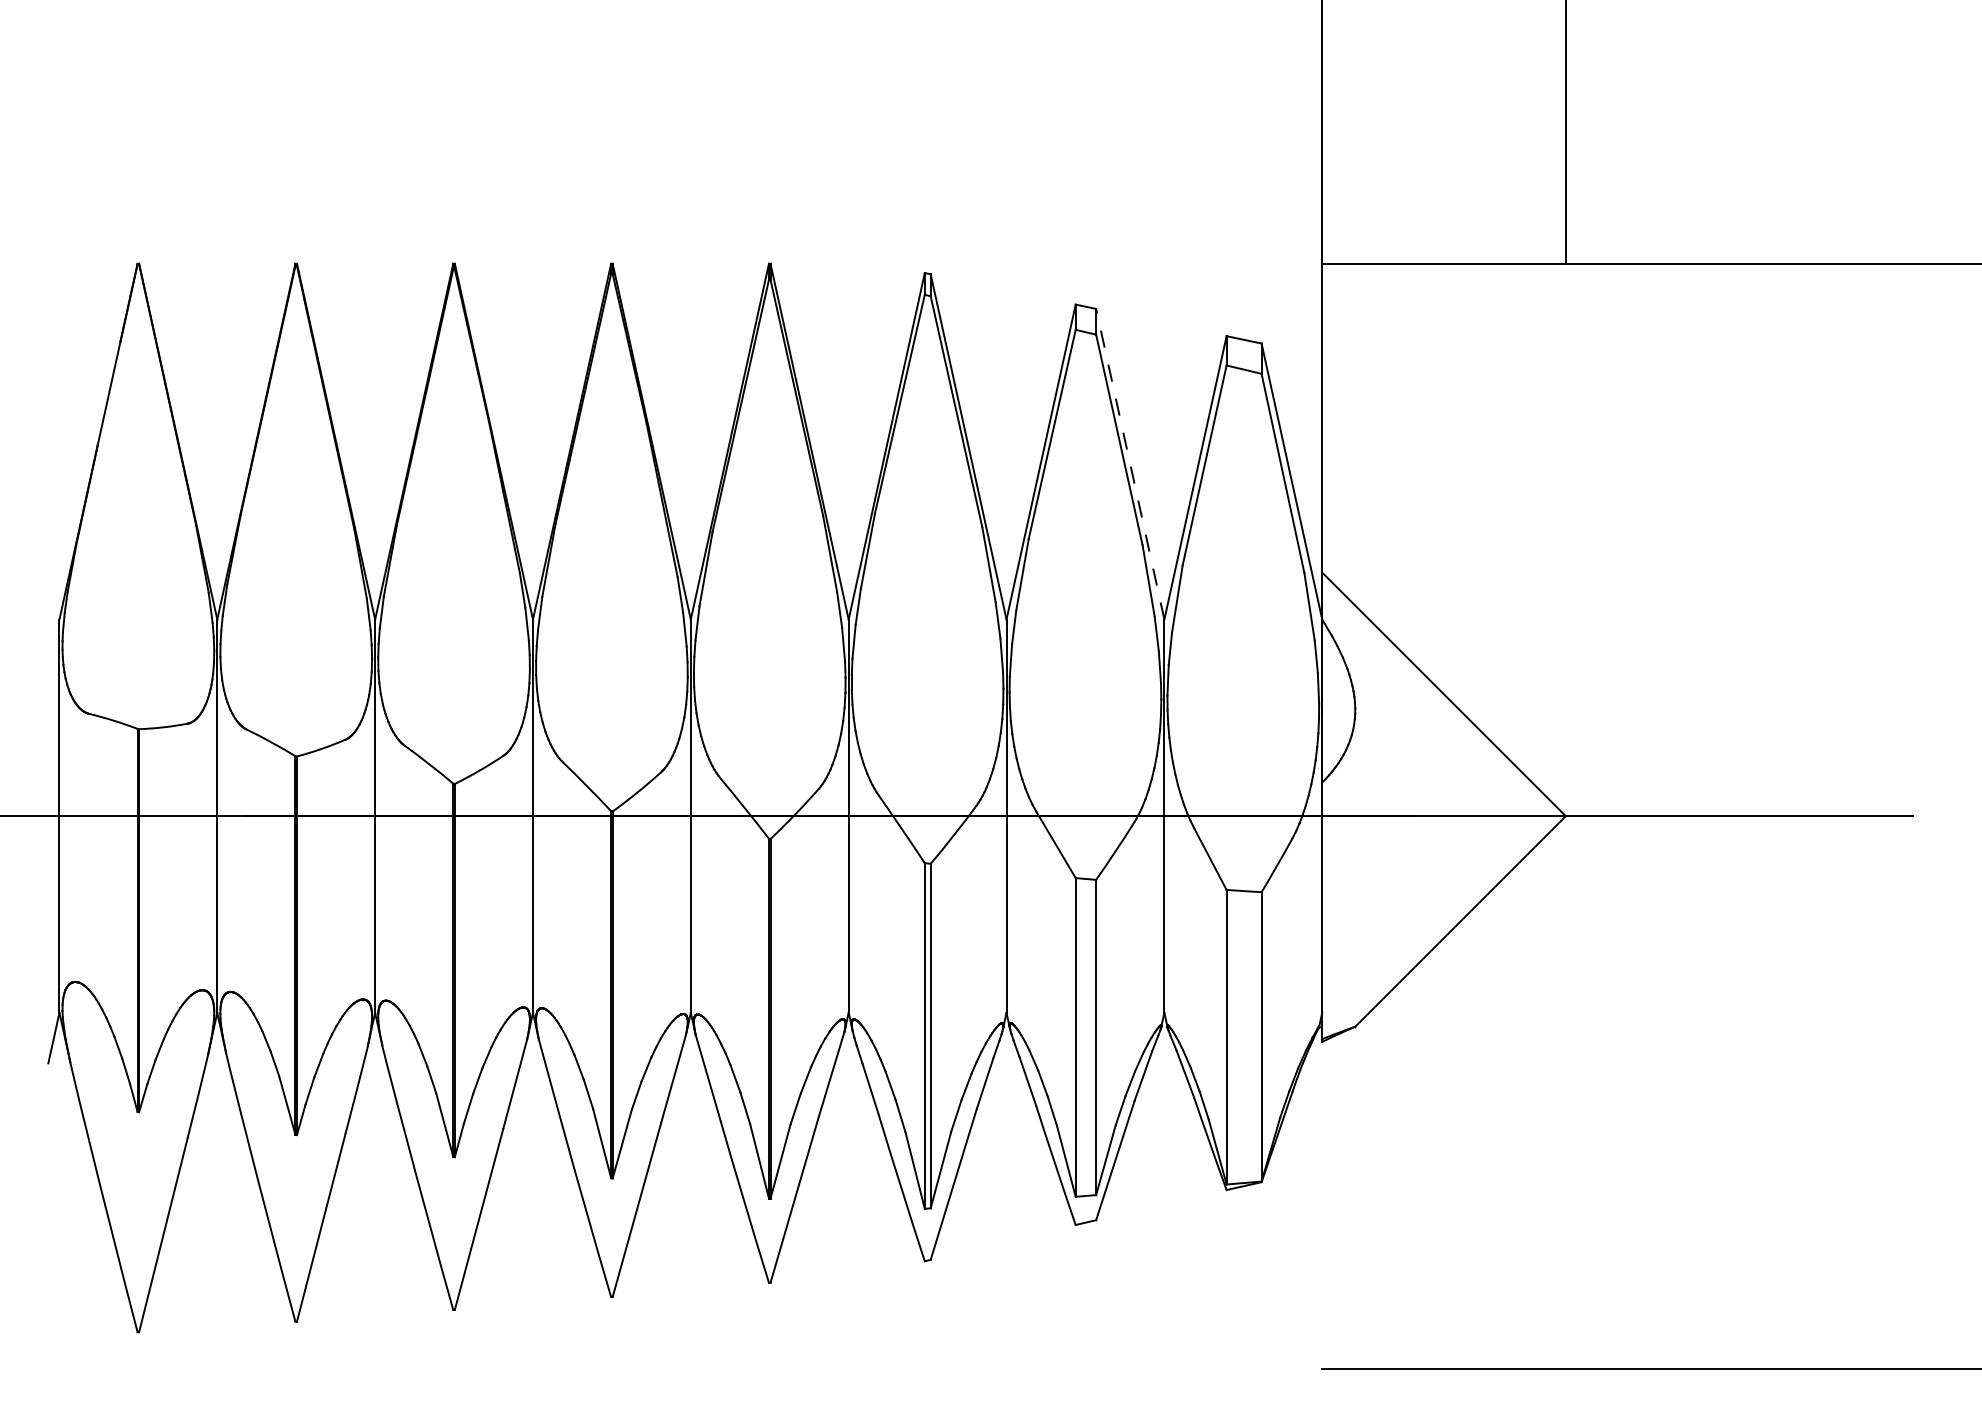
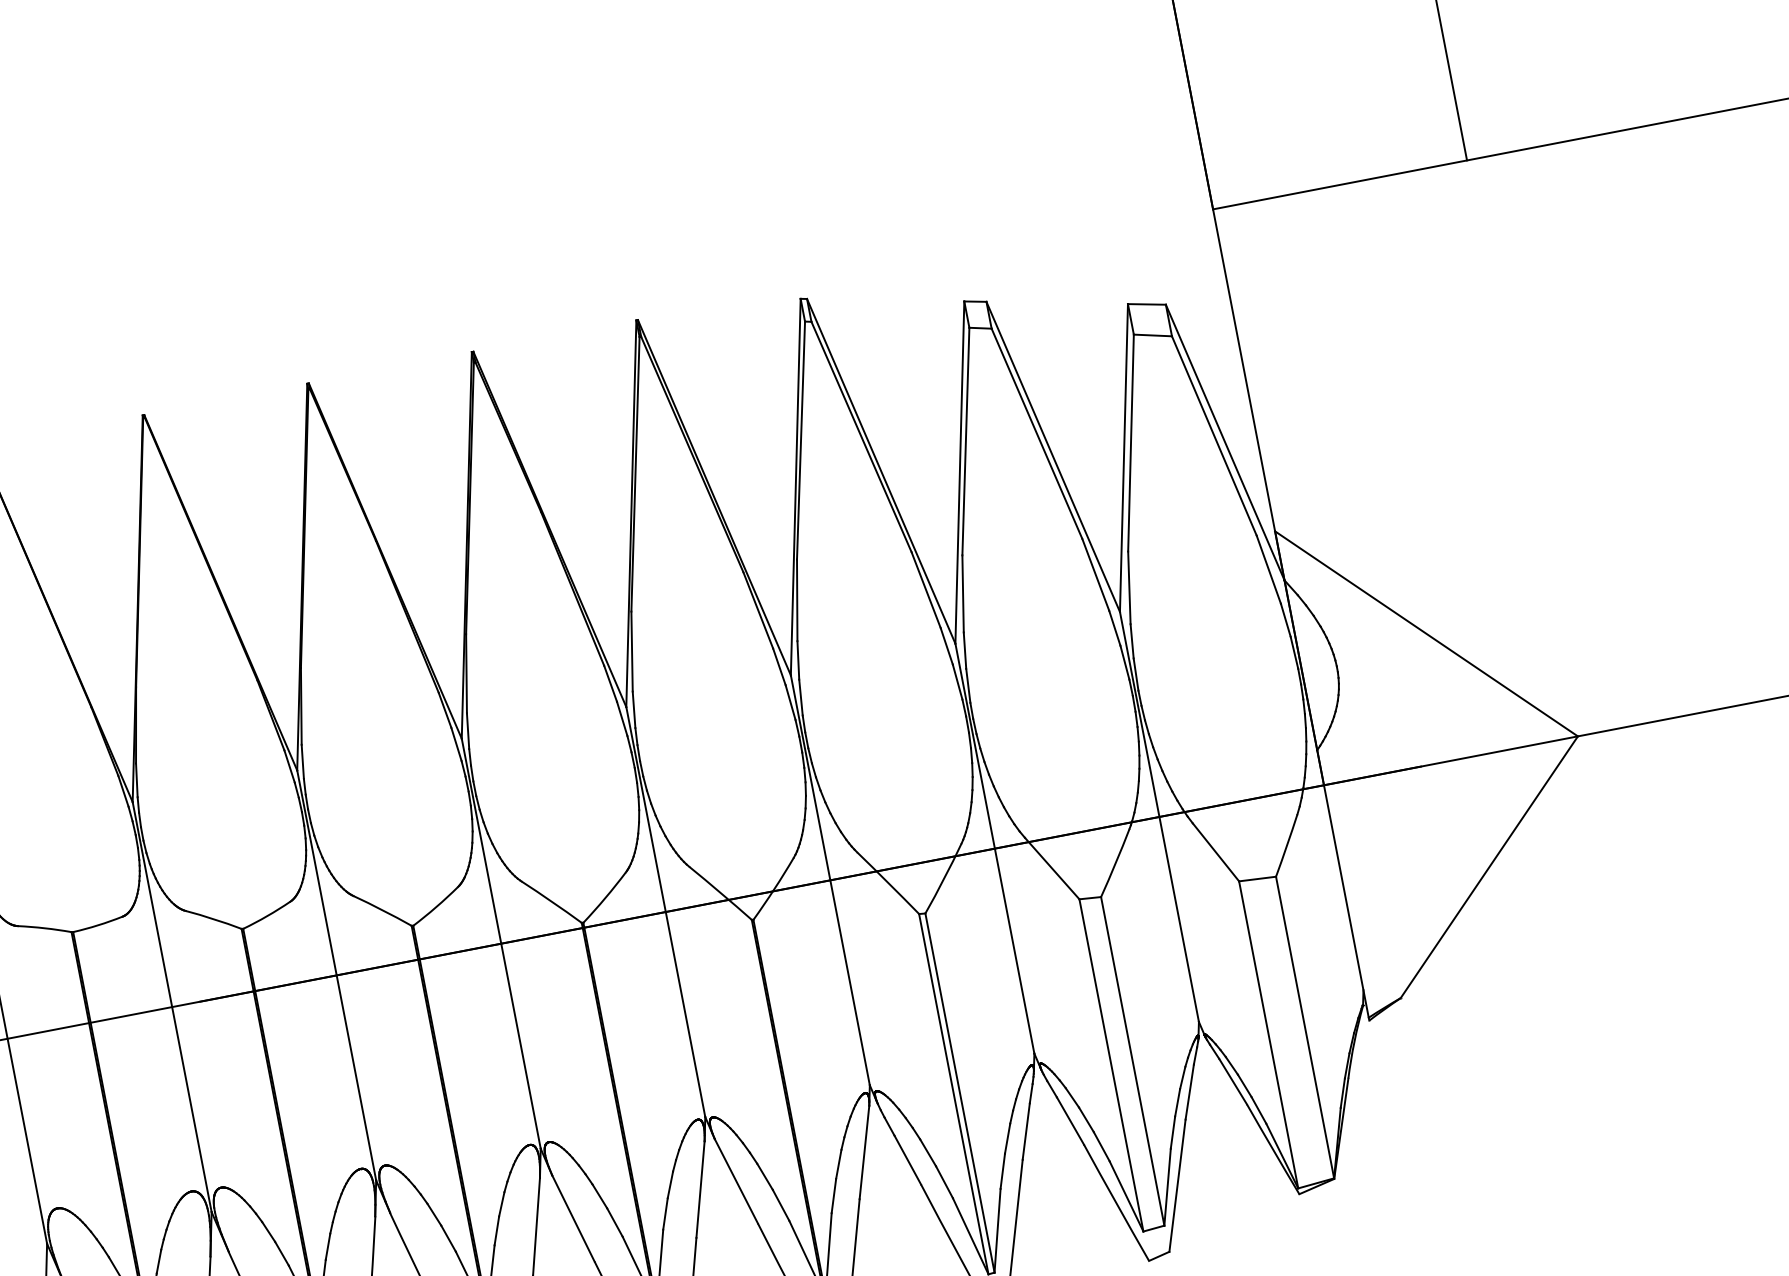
line: (1130, 463) -> (1053, 456), dashed -> solid

